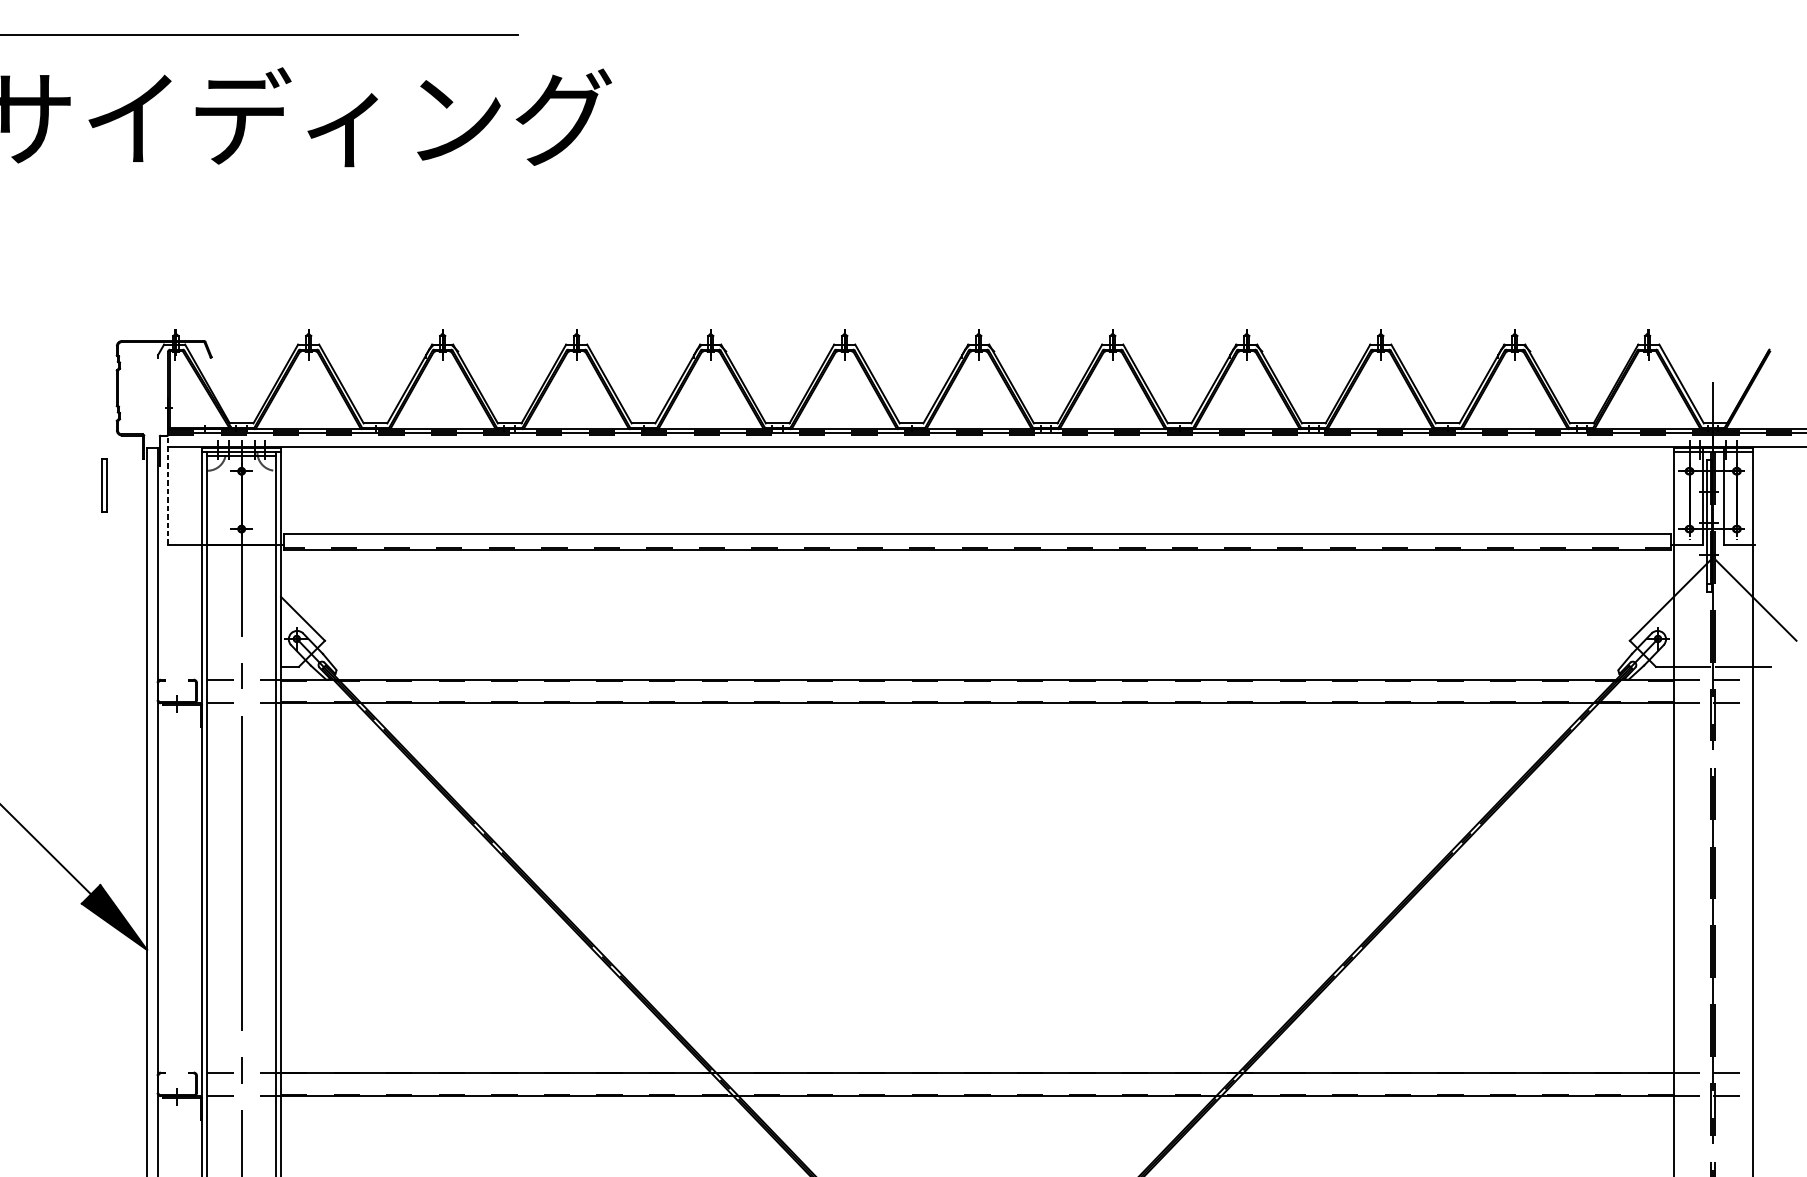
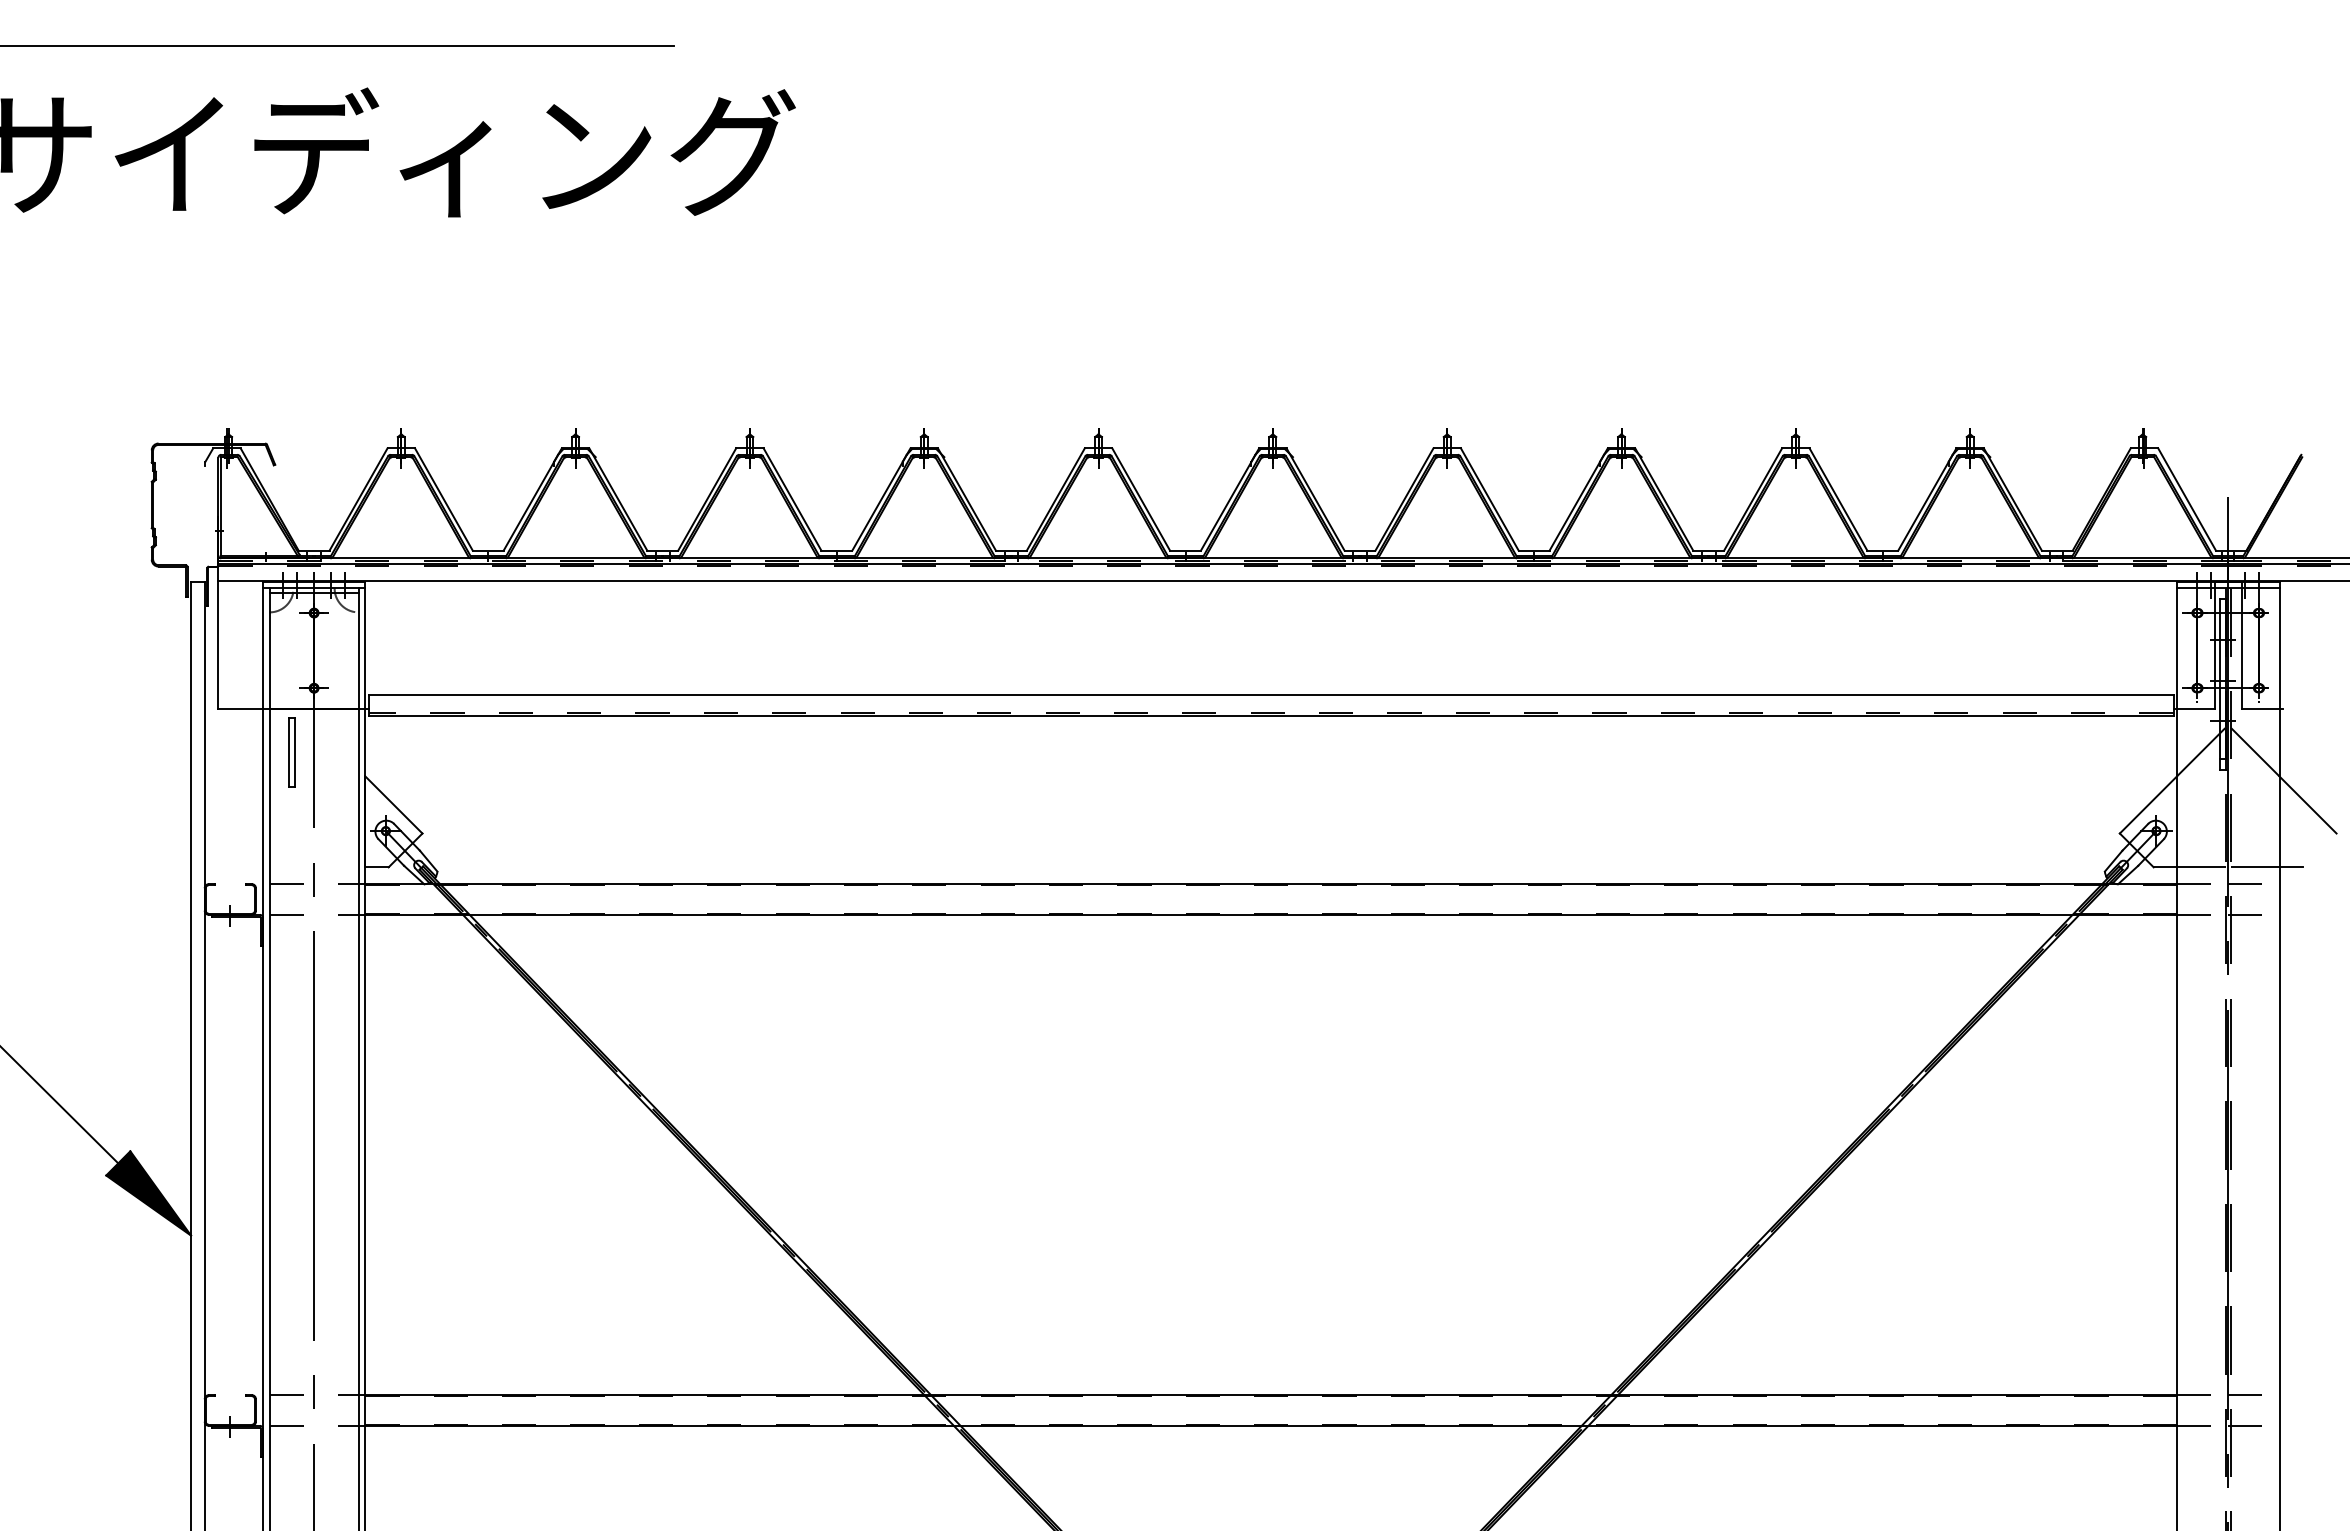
part: (104, 485) -> (291, 752), moved
line: (168, 487) -> (218, 633), dashed -> solid

